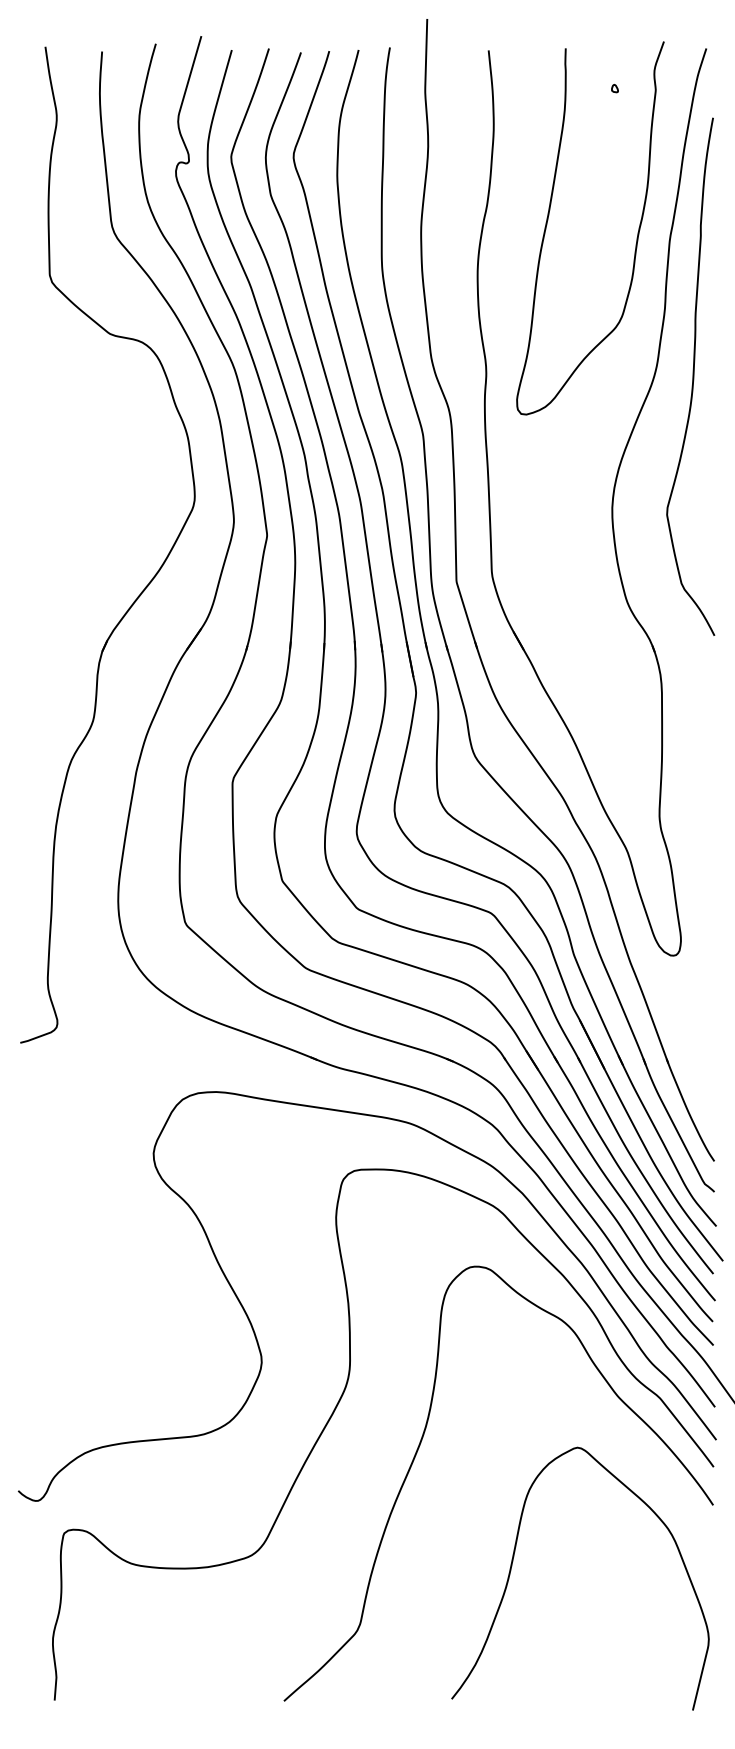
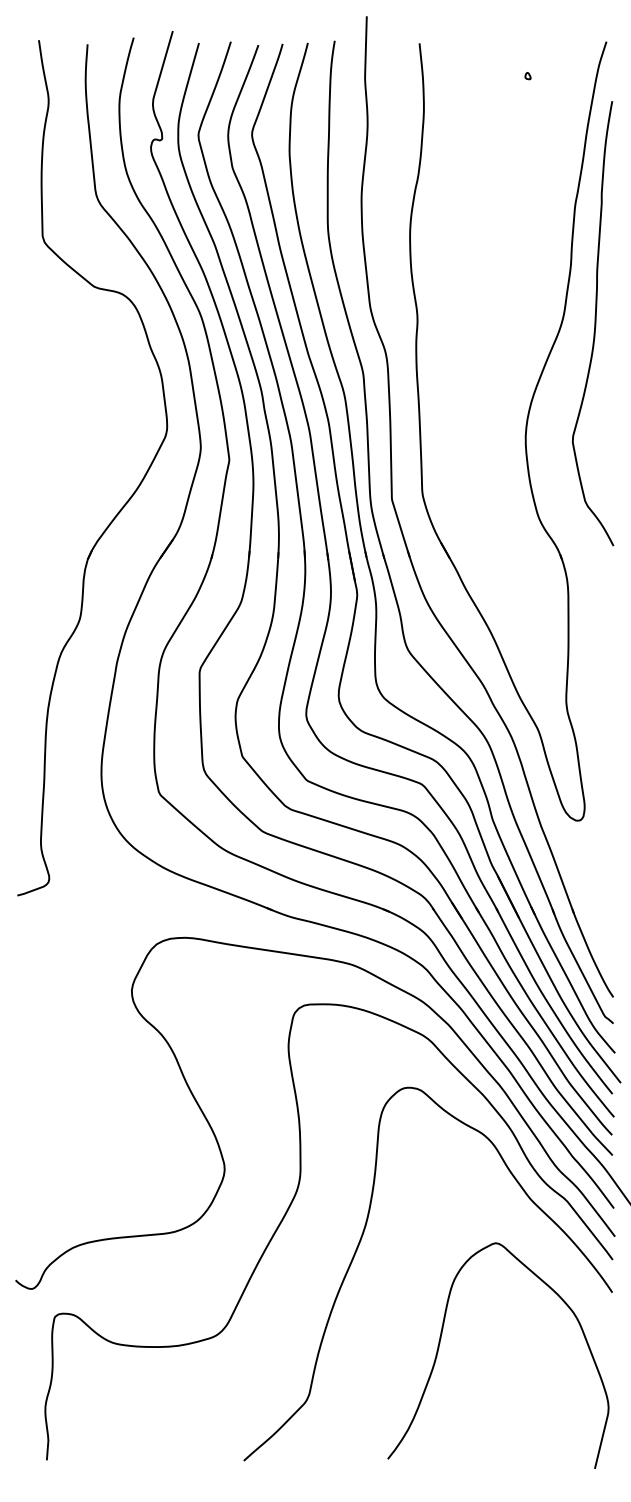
curve: (549, 218) -> (471, 187), removed

